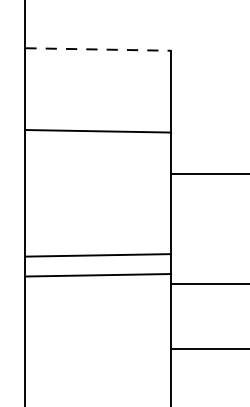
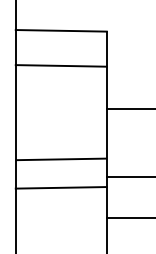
line: (98, 48) -> (61, 30), dashed -> solid
line: (96, 130) -> (60, 65), moved
line: (96, 274) -> (60, 187), moved

